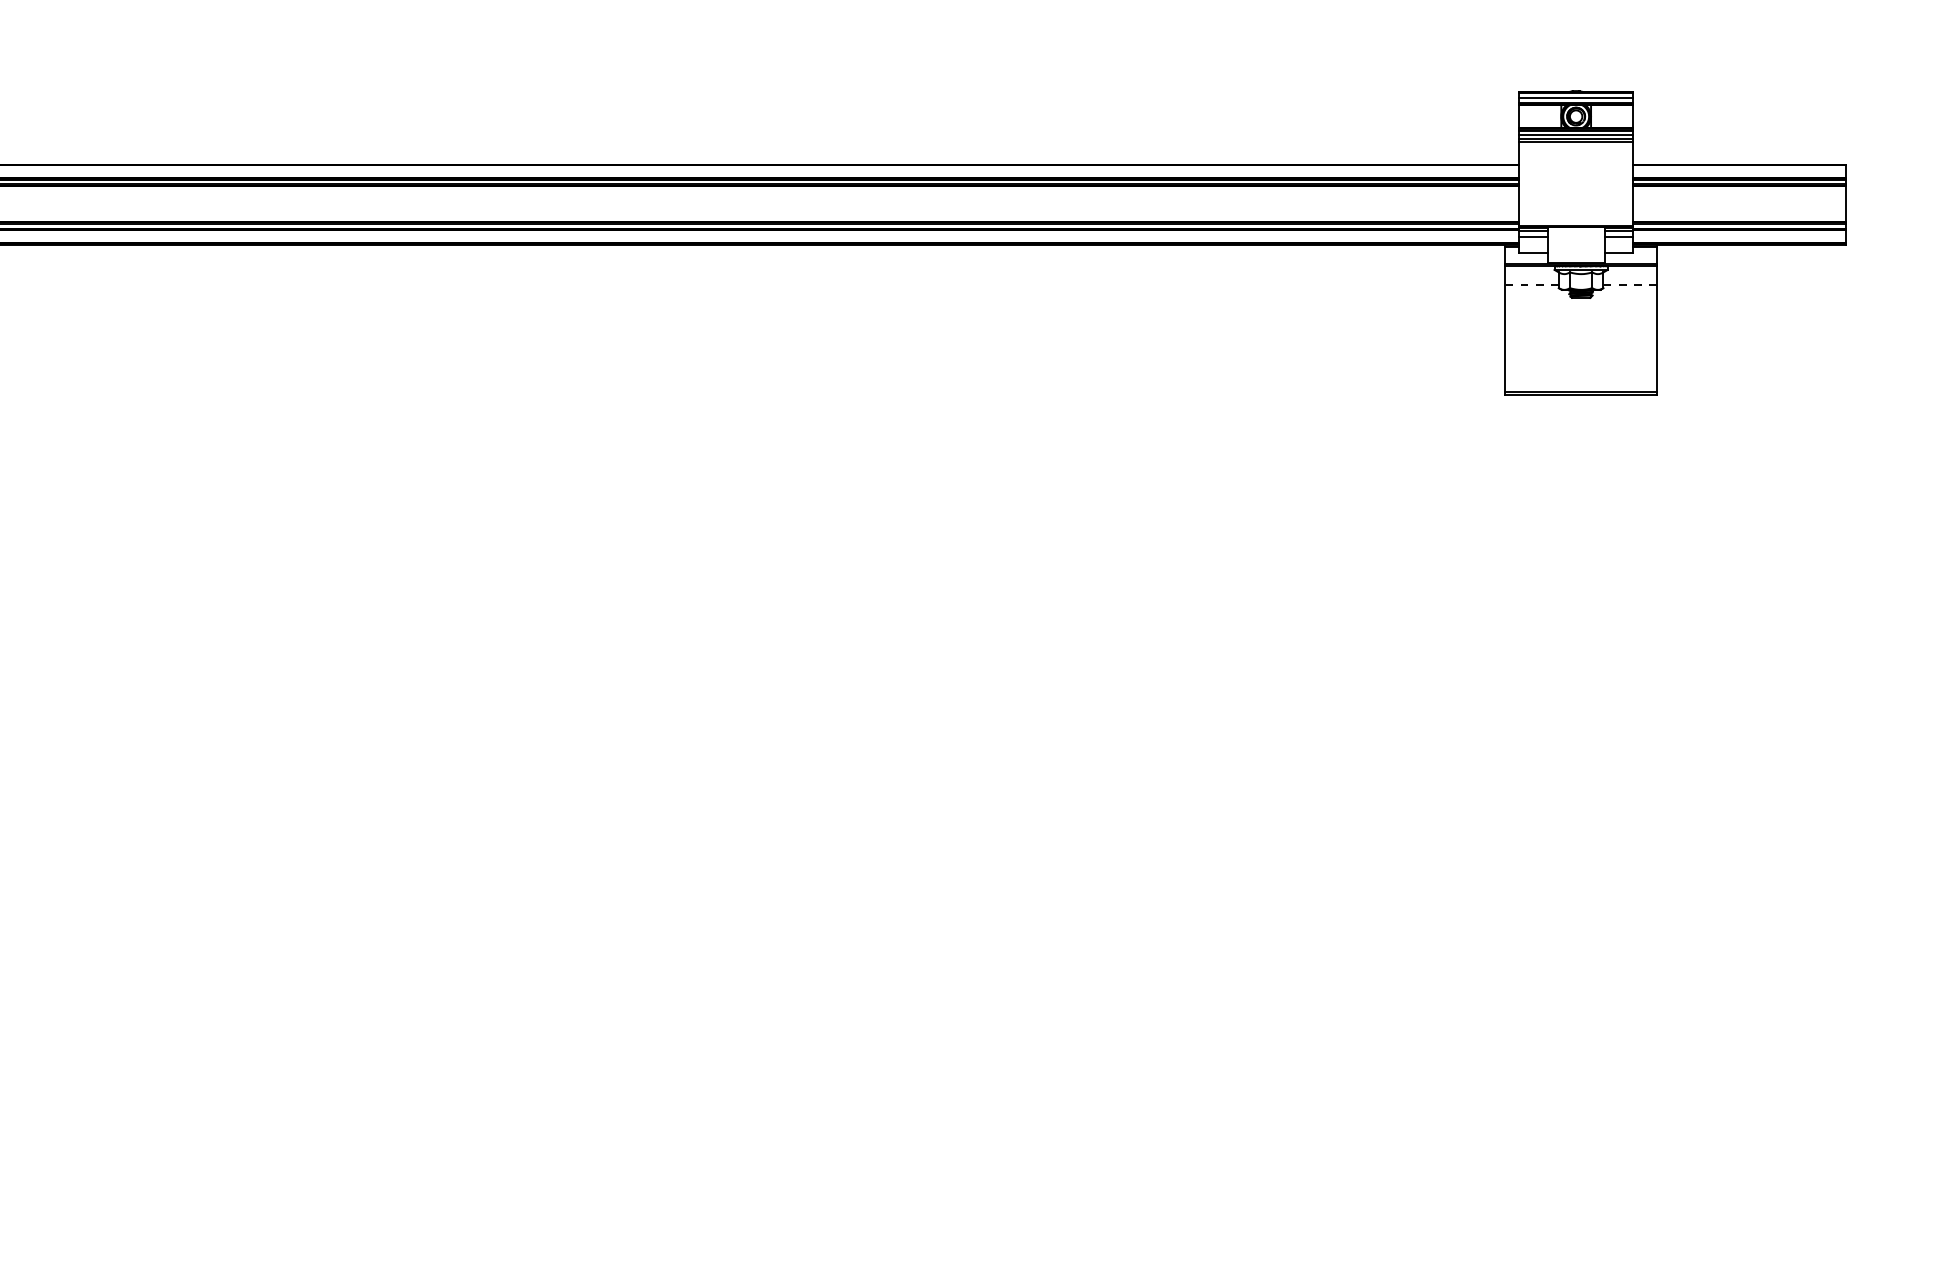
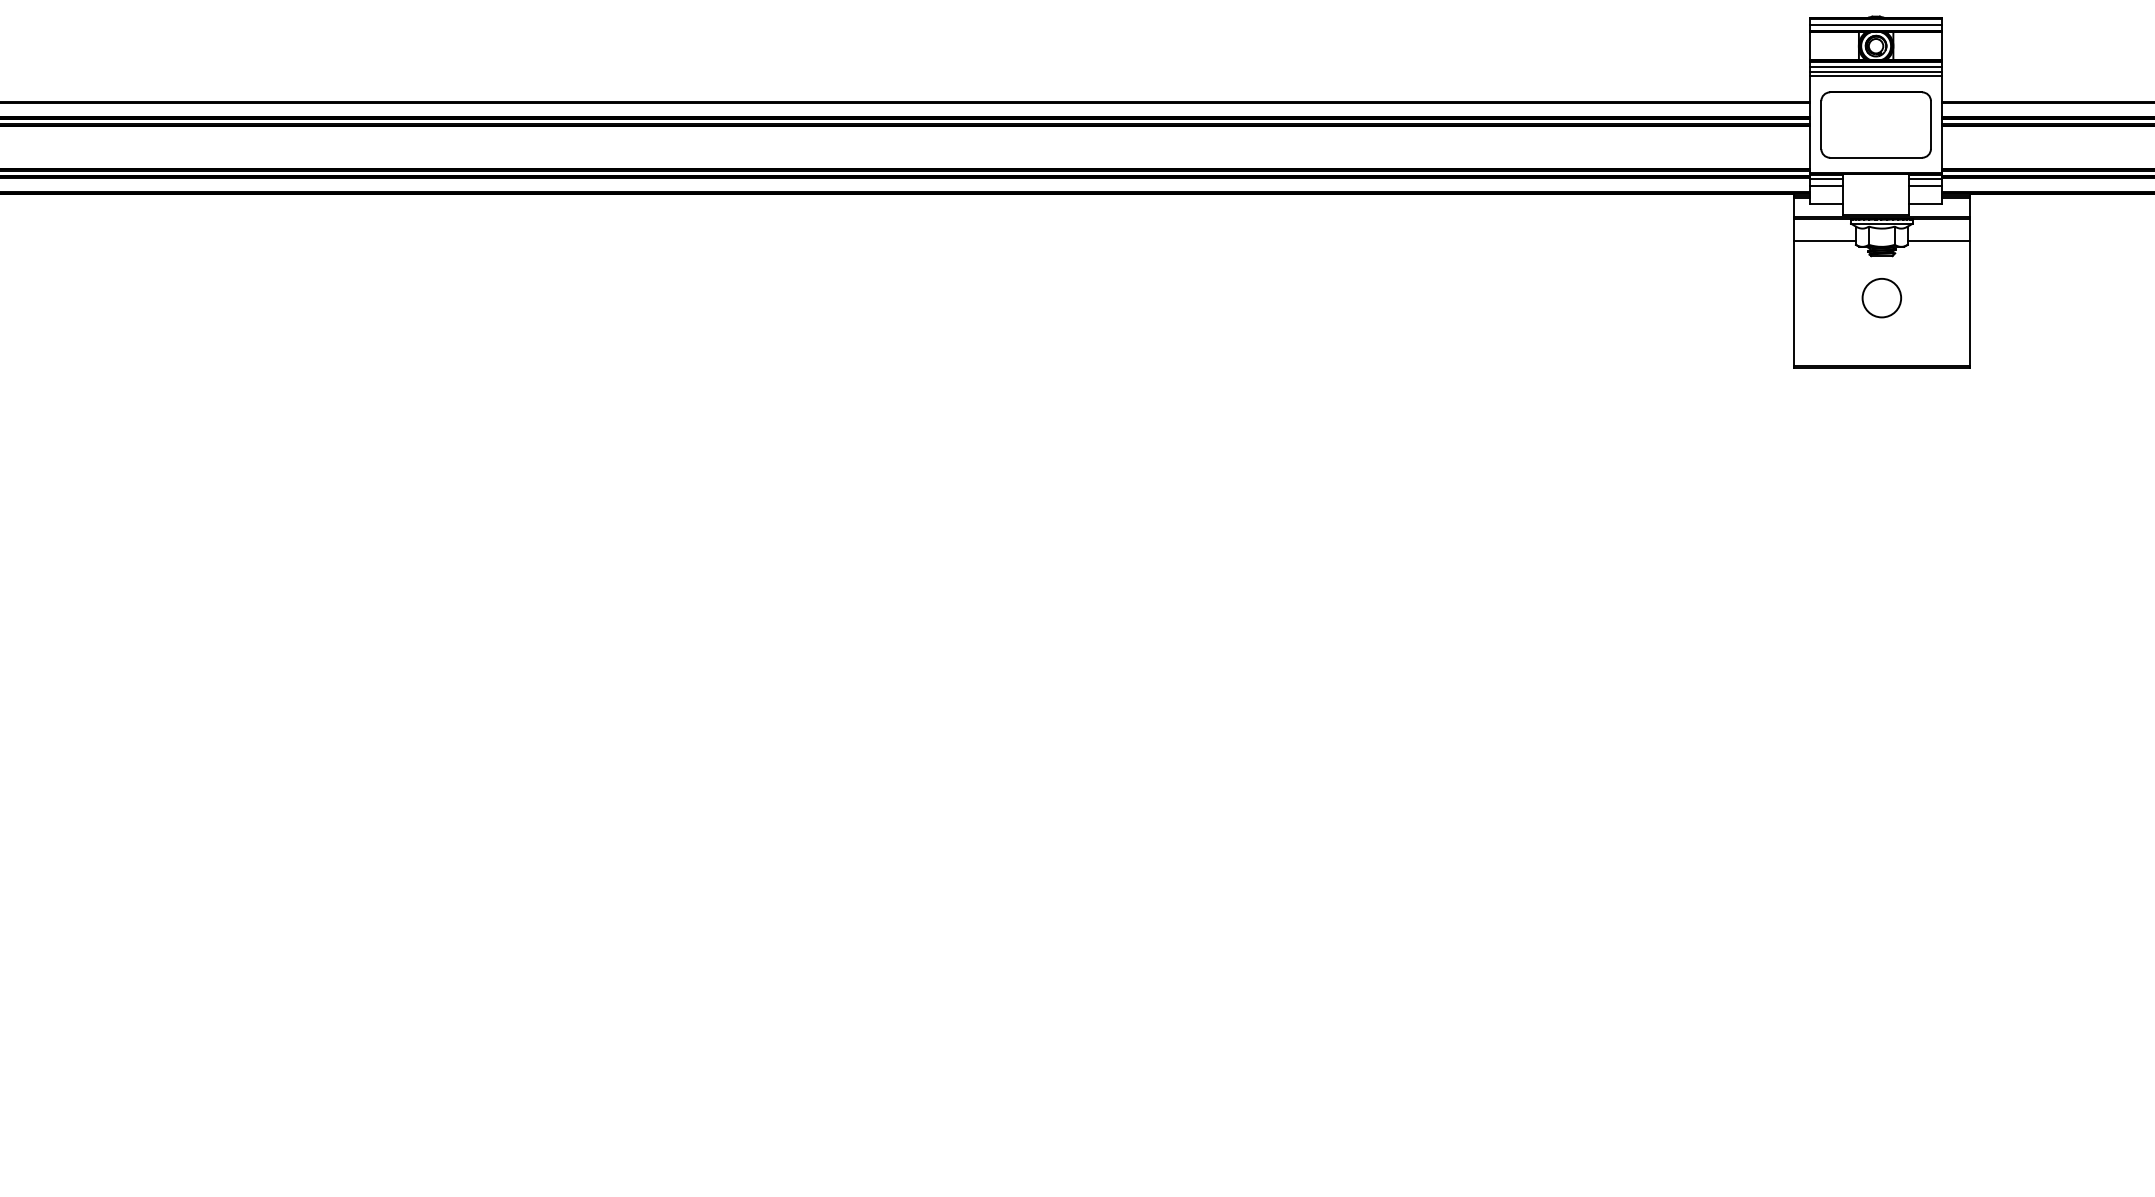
part: (1576, 184) -> (1876, 124), added
line: (1532, 284) -> (1825, 240), dashed -> solid
line: (1630, 284) -> (1939, 240), dashed -> solid
circle: (1580, 333) -> (1881, 297), added

